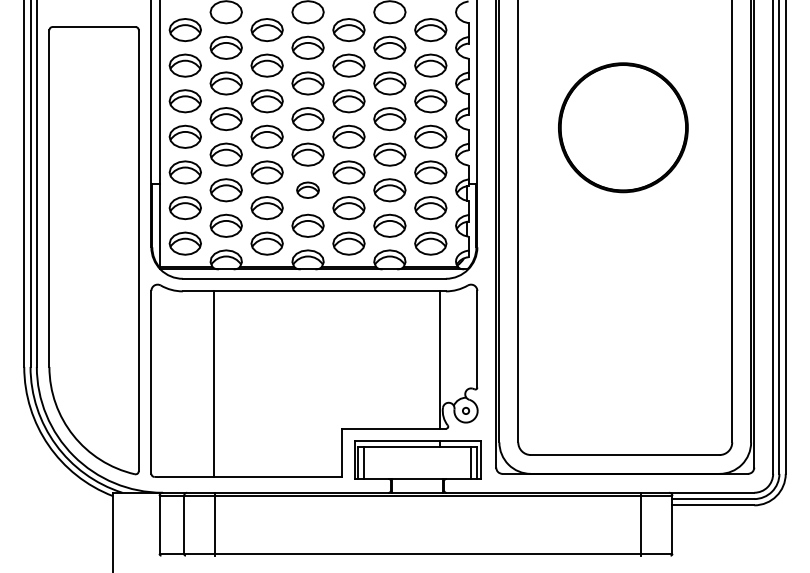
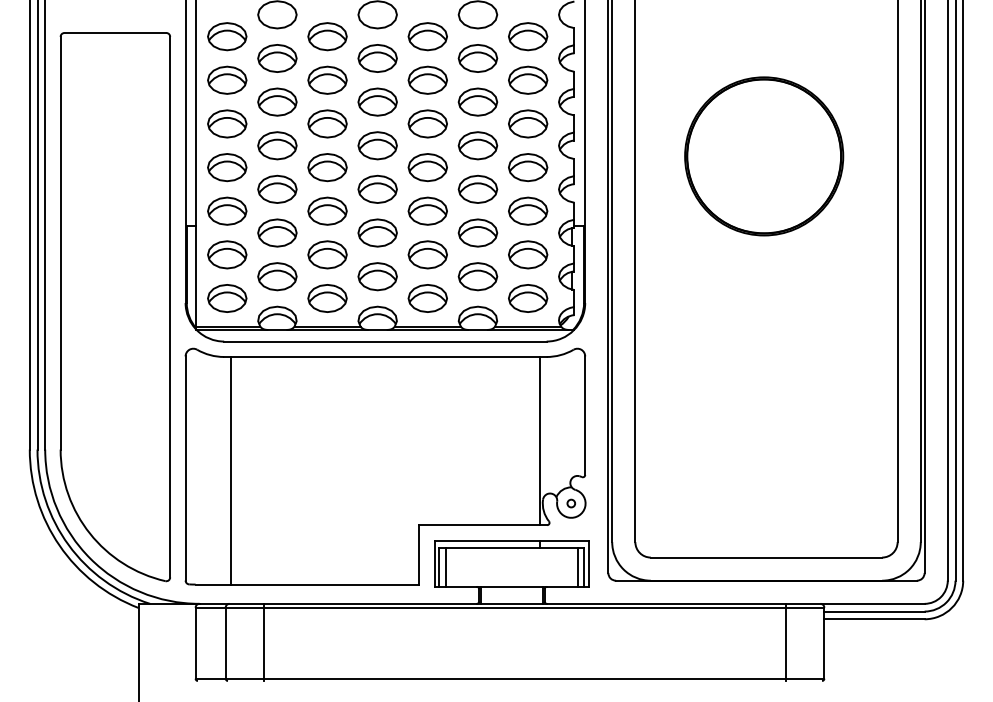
part: (307, 189) -> (377, 232), size x1.43
line: (214, 383) -> (231, 470), moved

